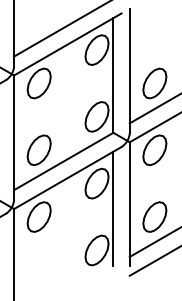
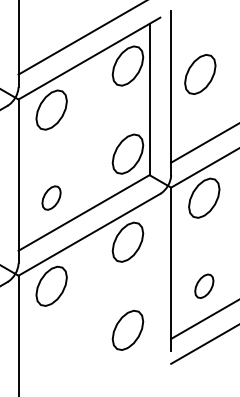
part: (154, 83) -> (199, 74), moved
part: (38, 149) -> (50, 197), size x0.6
line: (113, 208) -> (149, 275), removed
part: (154, 216) -> (203, 285), size x0.6

